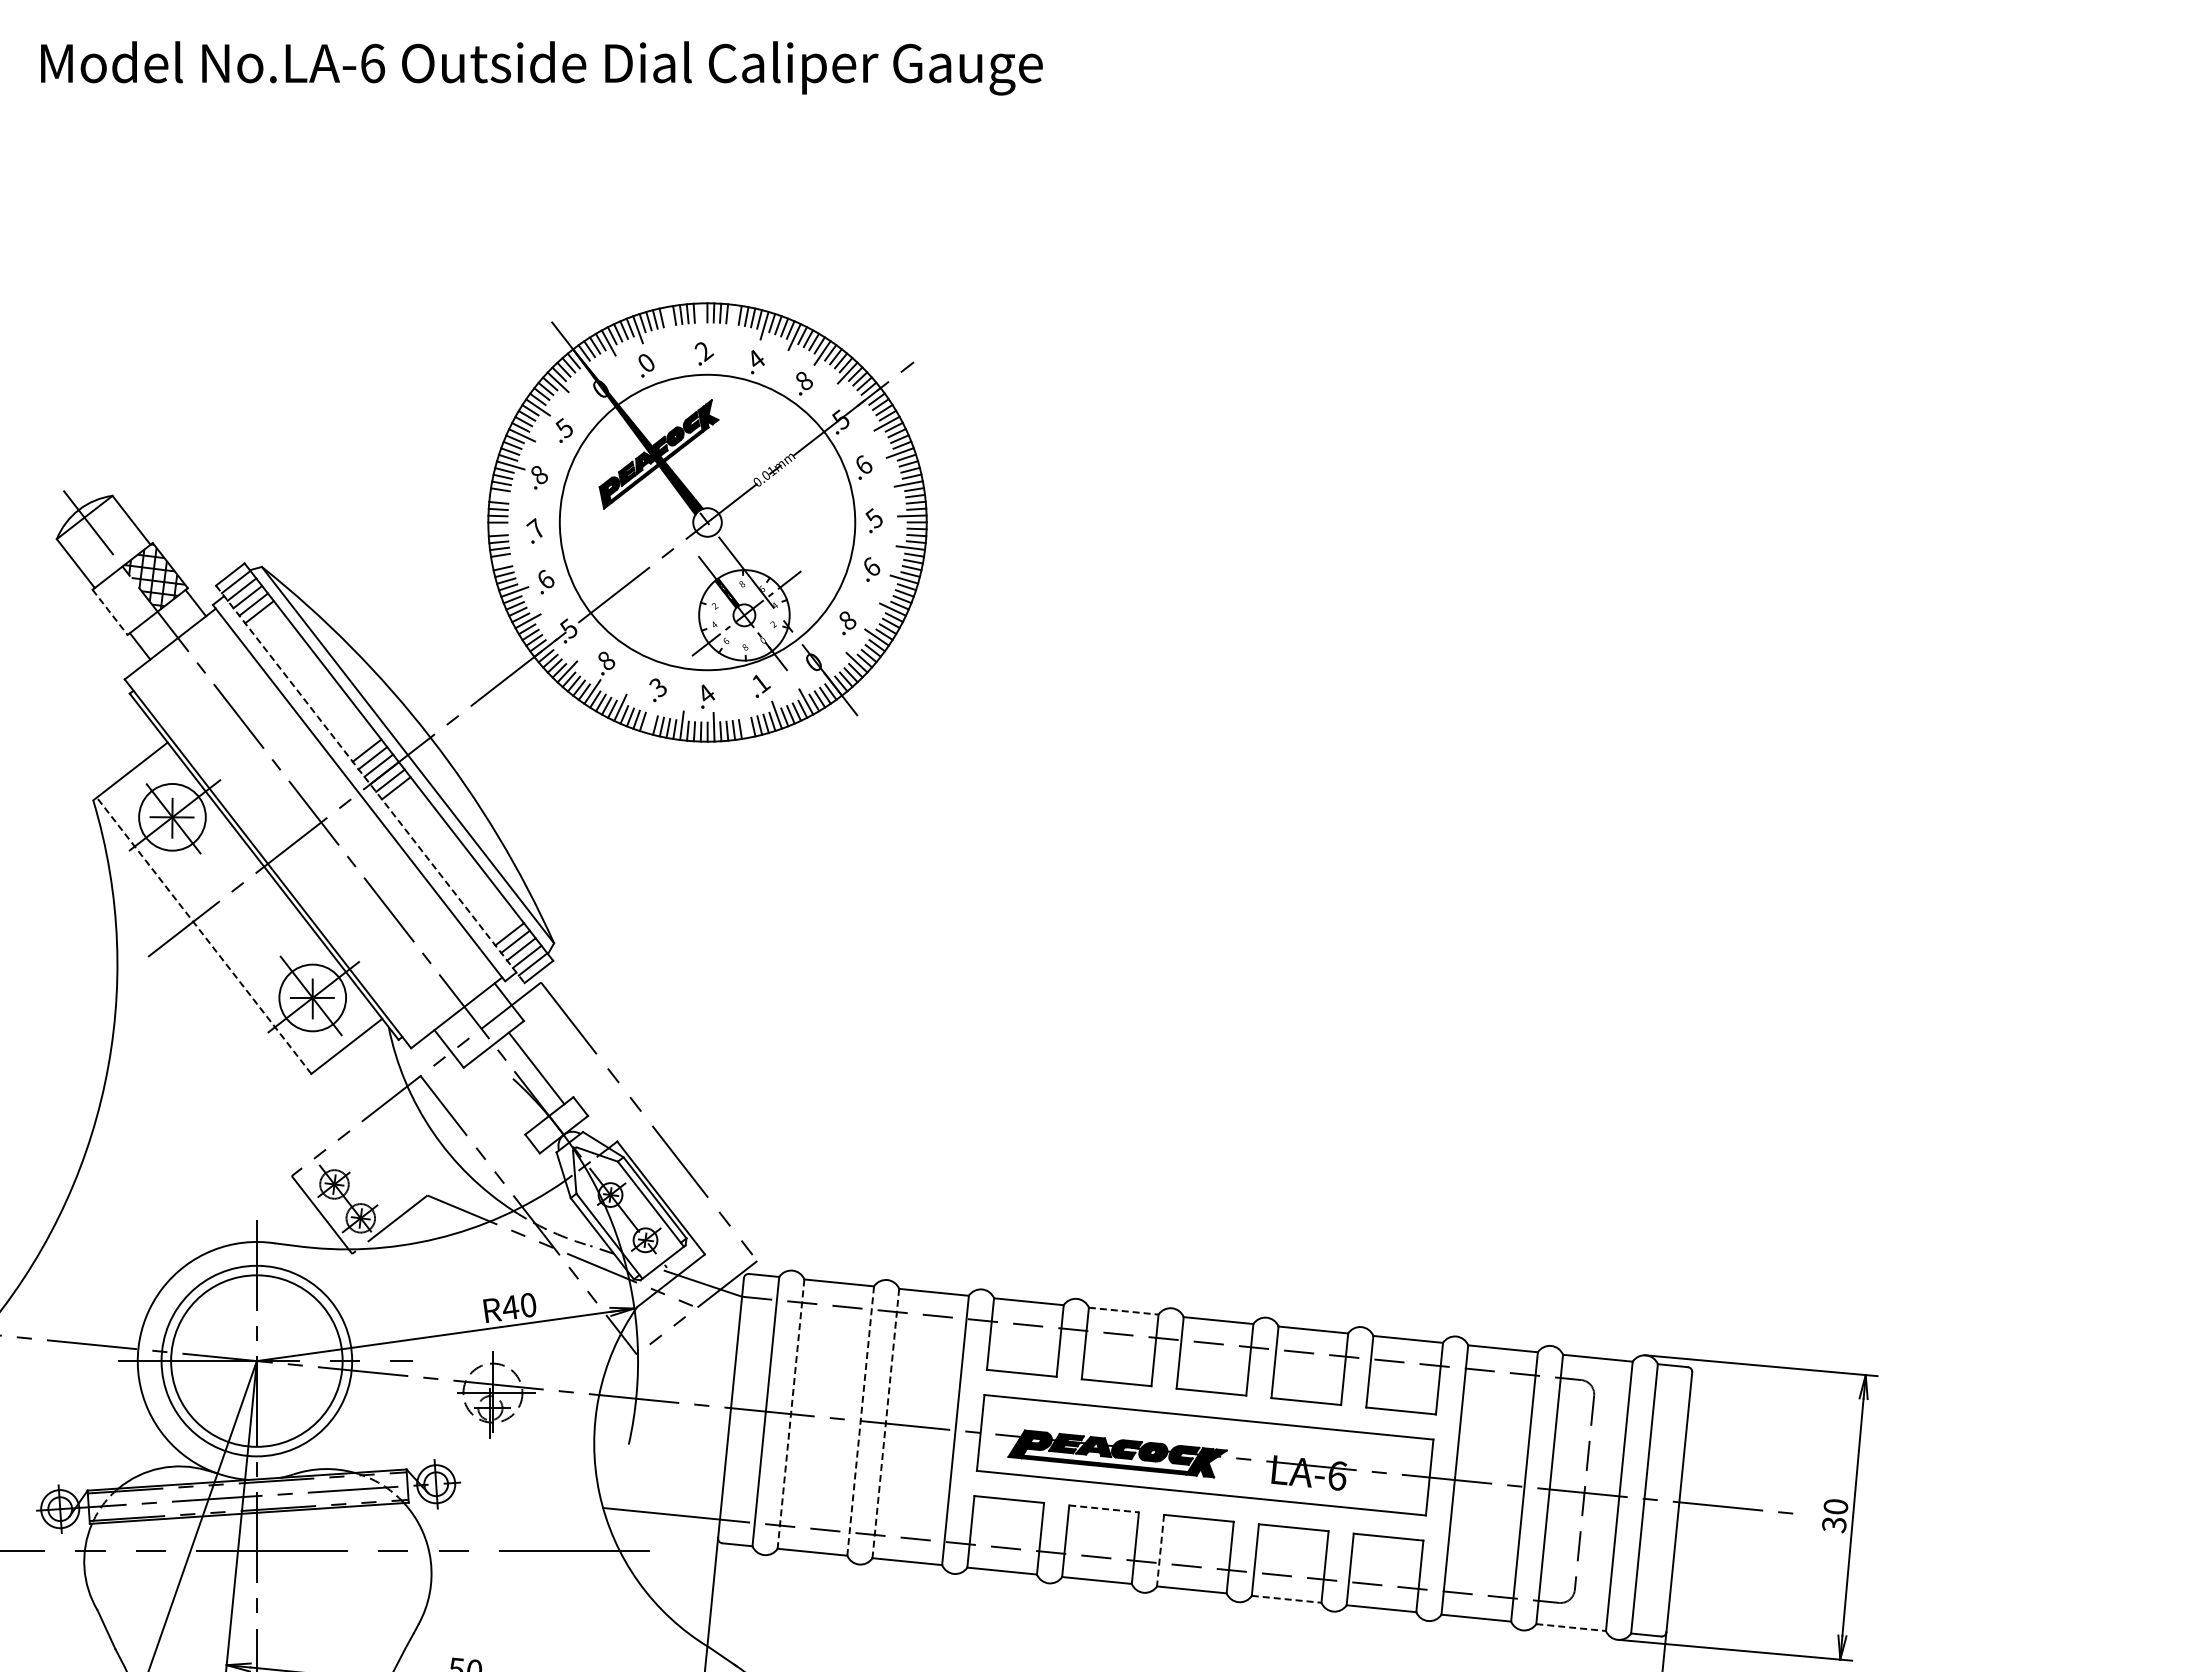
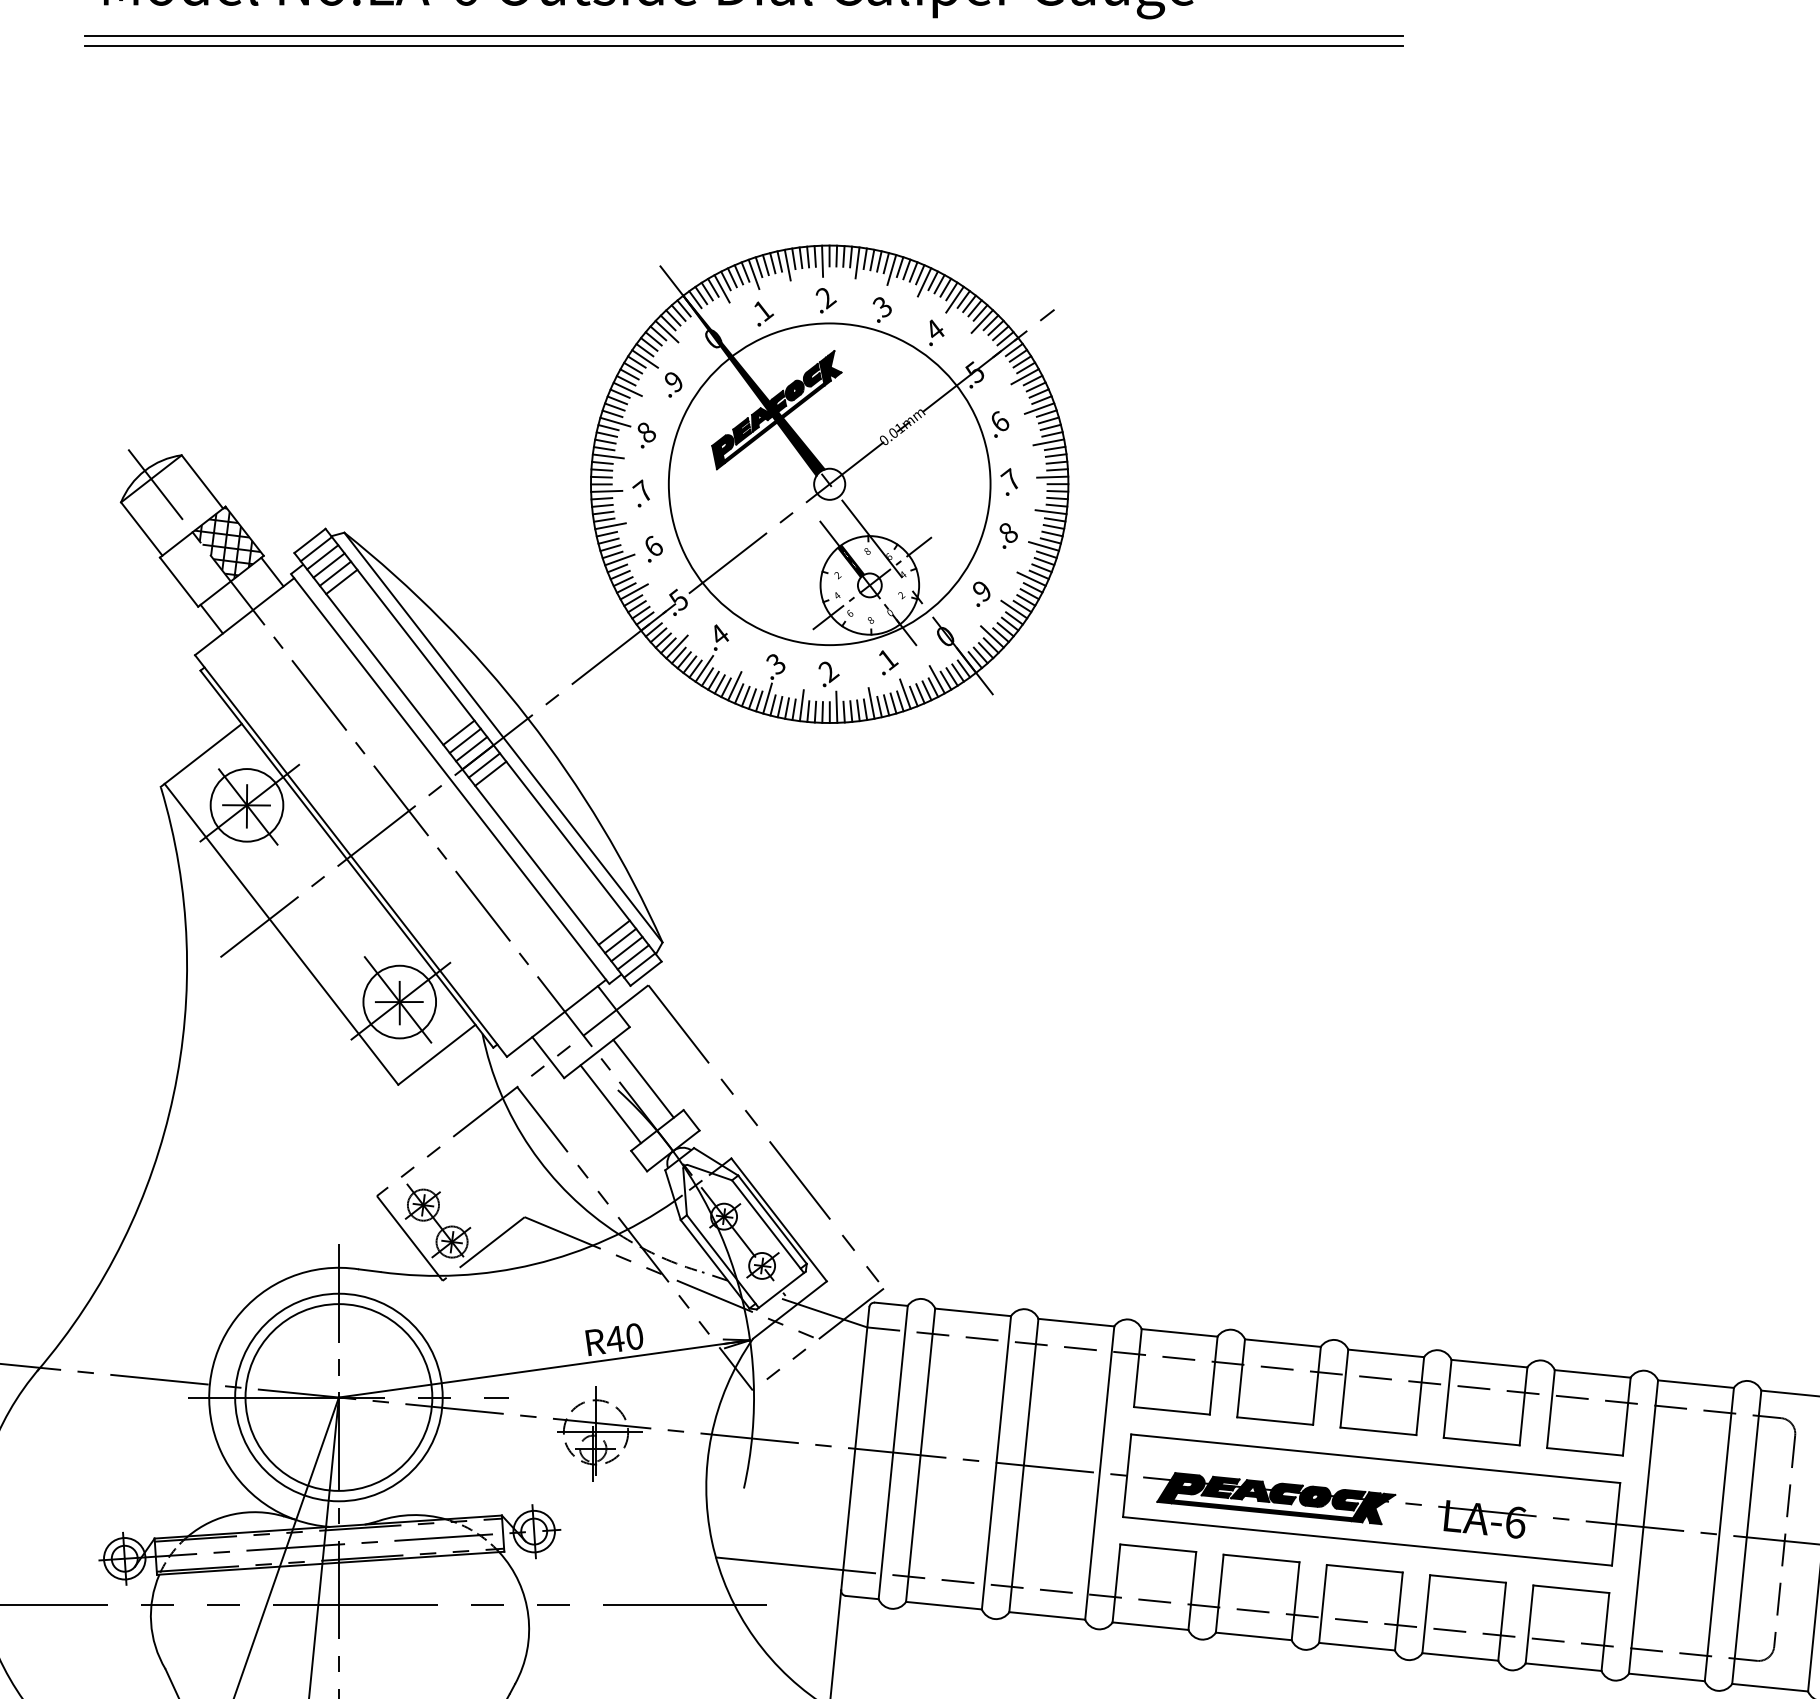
line: (628, 110) -> (743, 35), added
line: (628, 120) -> (743, 46), added
line: (700, 317) -> (822, 261), added
line: (732, 319) -> (856, 263), added
line: (668, 321) -> (787, 265), added
text: (755, 359) -> (881, 306), .4 -> .3
text: (647, 363) -> (764, 311), .0 -> .1
text: (804, 380) -> (935, 329), .8 -> .4
text: (563, 428) -> (672, 381), .5 -> .9
line: (504, 496) -> (608, 455), added
text: (873, 517) -> (1010, 478), .5 -> .7
line: (502, 528) -> (606, 490), added
line: (506, 560) -> (610, 525), added
text: (871, 566) -> (1008, 532), .6 -> .8
line: (110, 612) -> (179, 582), dashed -> solid
text: (847, 620) -> (982, 591), .8 -> .9
text: (606, 660) -> (719, 634), .8 -> .4
text: (706, 694) -> (828, 671), .4 -> .2
line: (650, 719) -> (767, 698), added
line: (745, 723) -> (871, 703), added
line: (370, 784) -> (462, 769), dashed -> solid
line: (204, 935) -> (281, 934), dashed -> solid
line: (506, 1091) -> (610, 1103), added
line: (1124, 1311) -> (1283, 1343), dashed -> solid
line: (790, 1414) -> (920, 1455), dashed -> solid
line: (860, 1421) -> (996, 1463), dashed -> solid
line: (885, 1424) -> (1023, 1466), dashed -> solid
line: (1104, 1508) -> (1261, 1558), dashed -> solid
line: (1160, 1550) -> (1322, 1603), dashed -> solid
line: (1287, 1599) -> (1461, 1657), dashed -> solid
line: (1571, 1627) -> (1770, 1687), dashed -> solid

